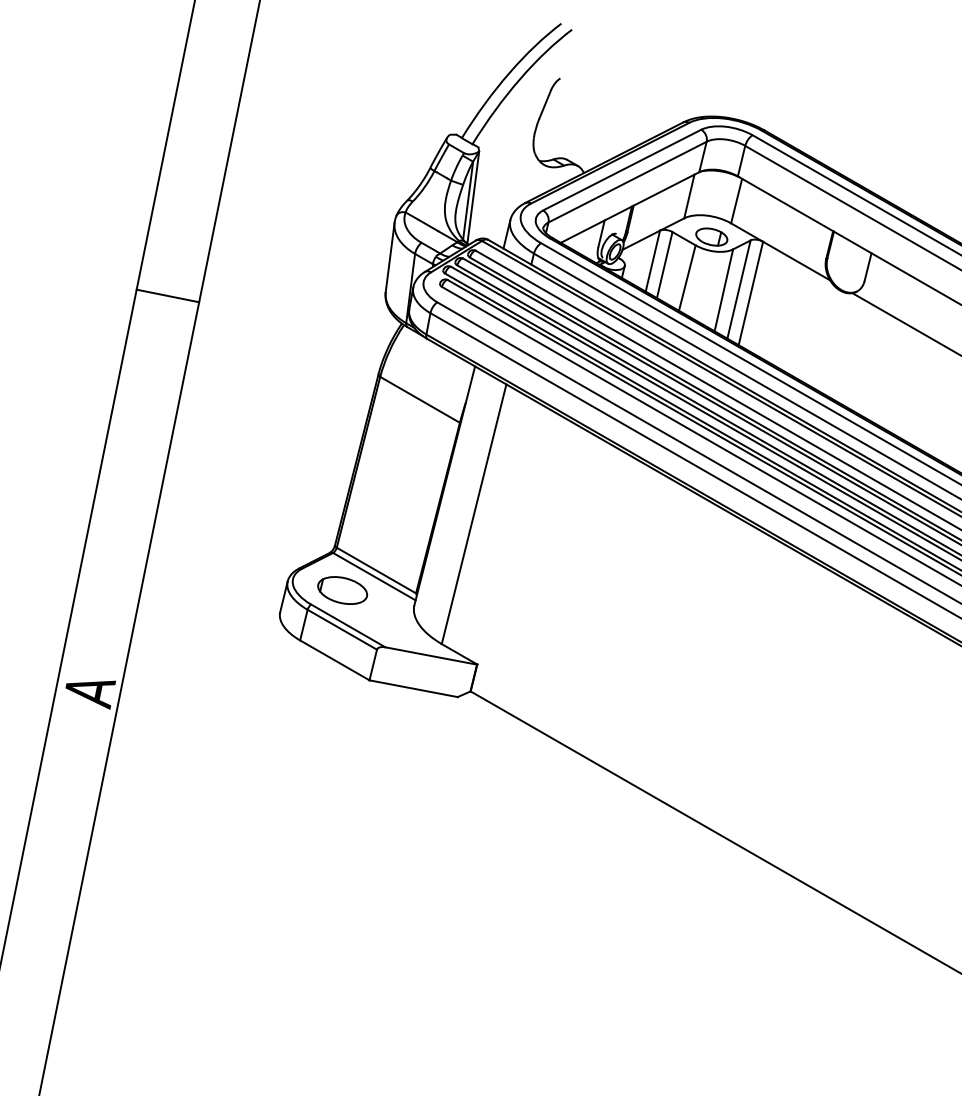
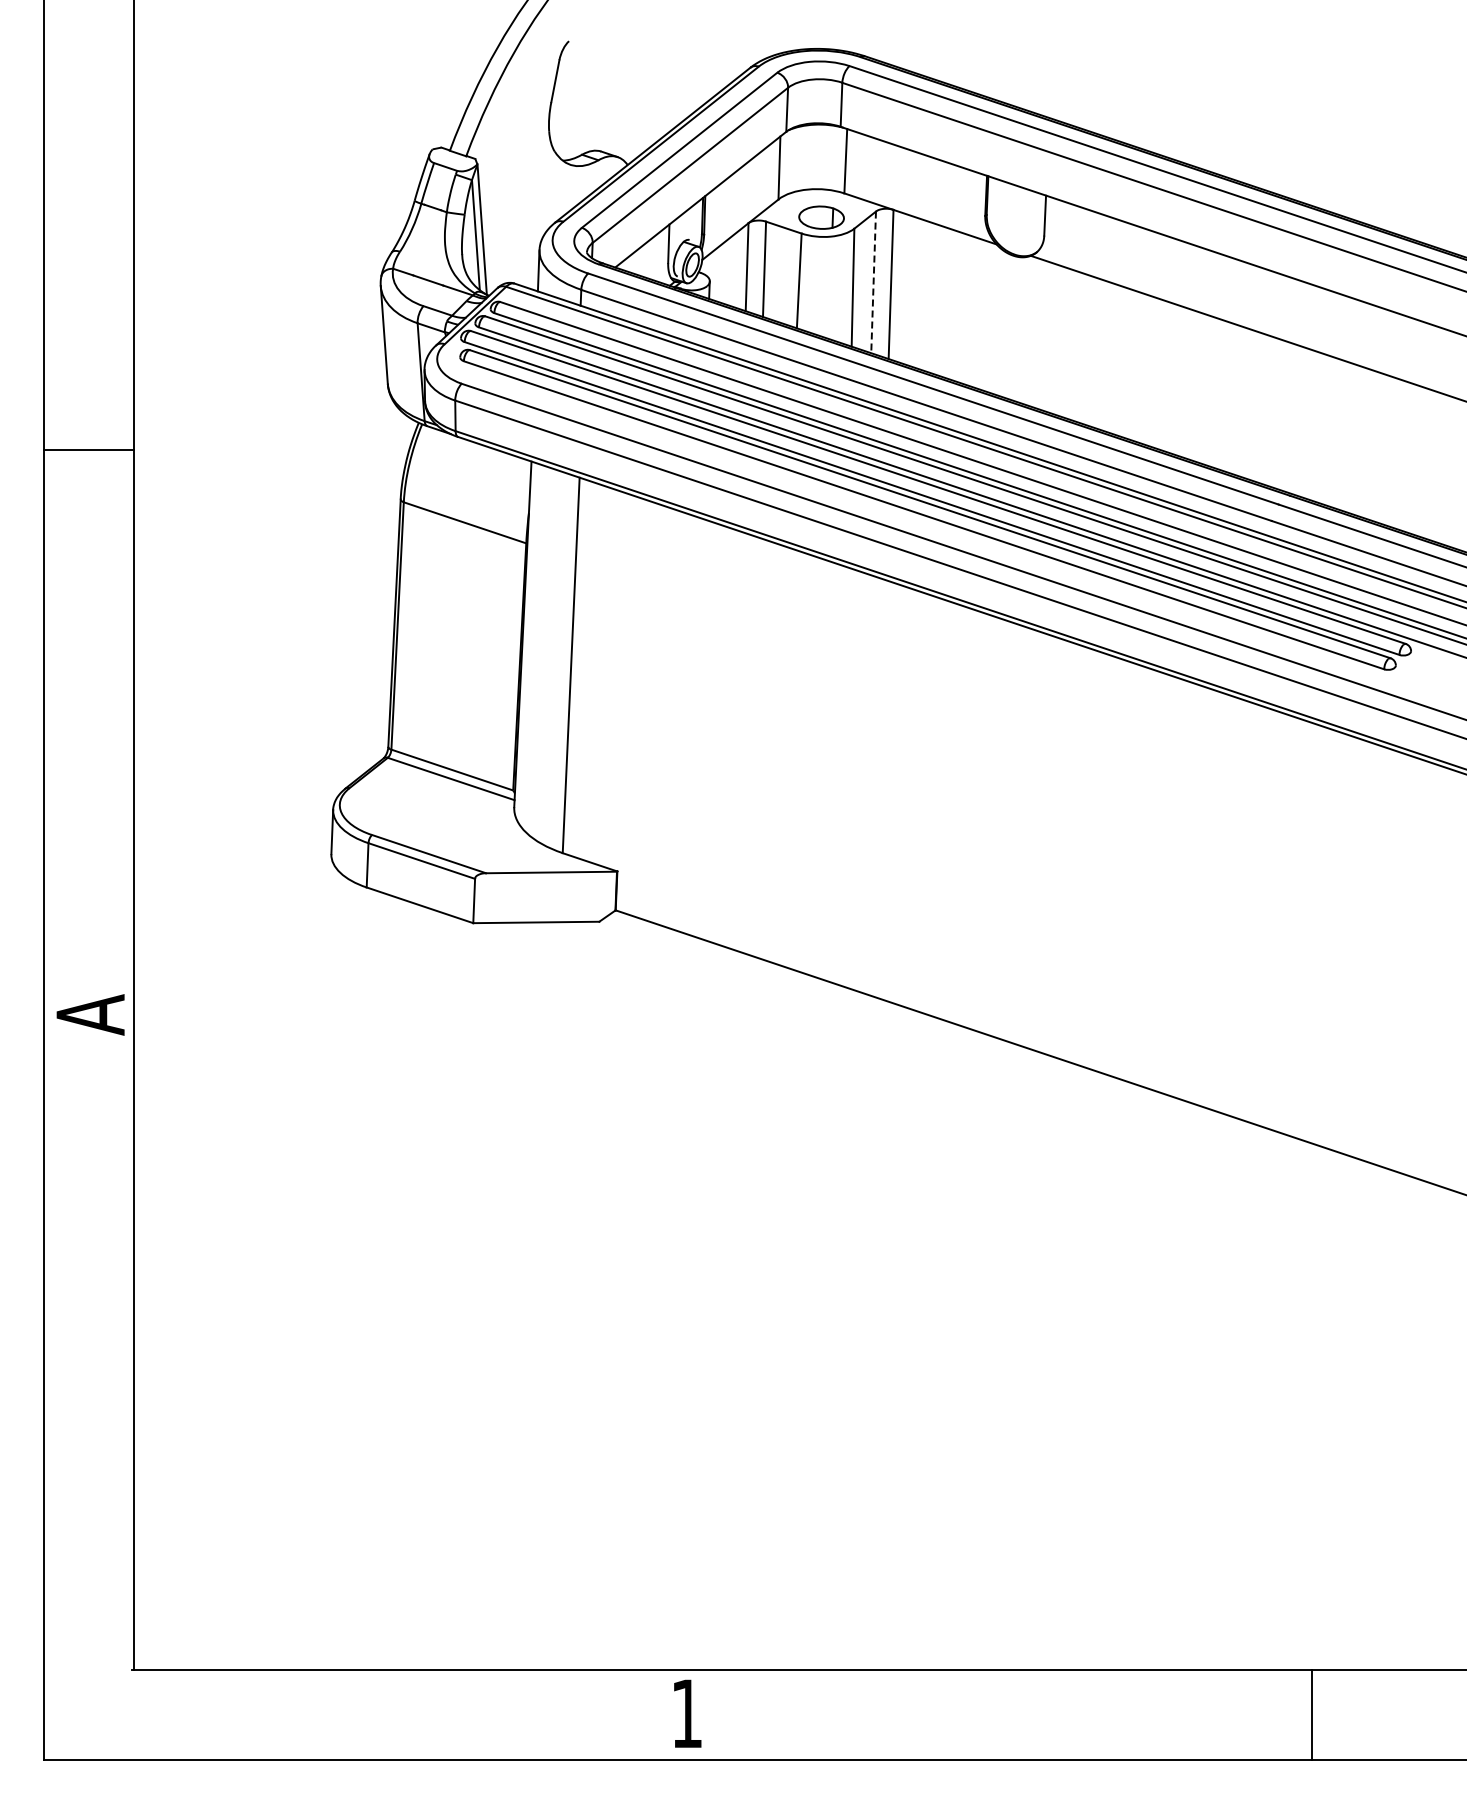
line: (738, 289) -> (873, 282), solid -> dashed
part: (342, 590) -> (411, 806), removed

